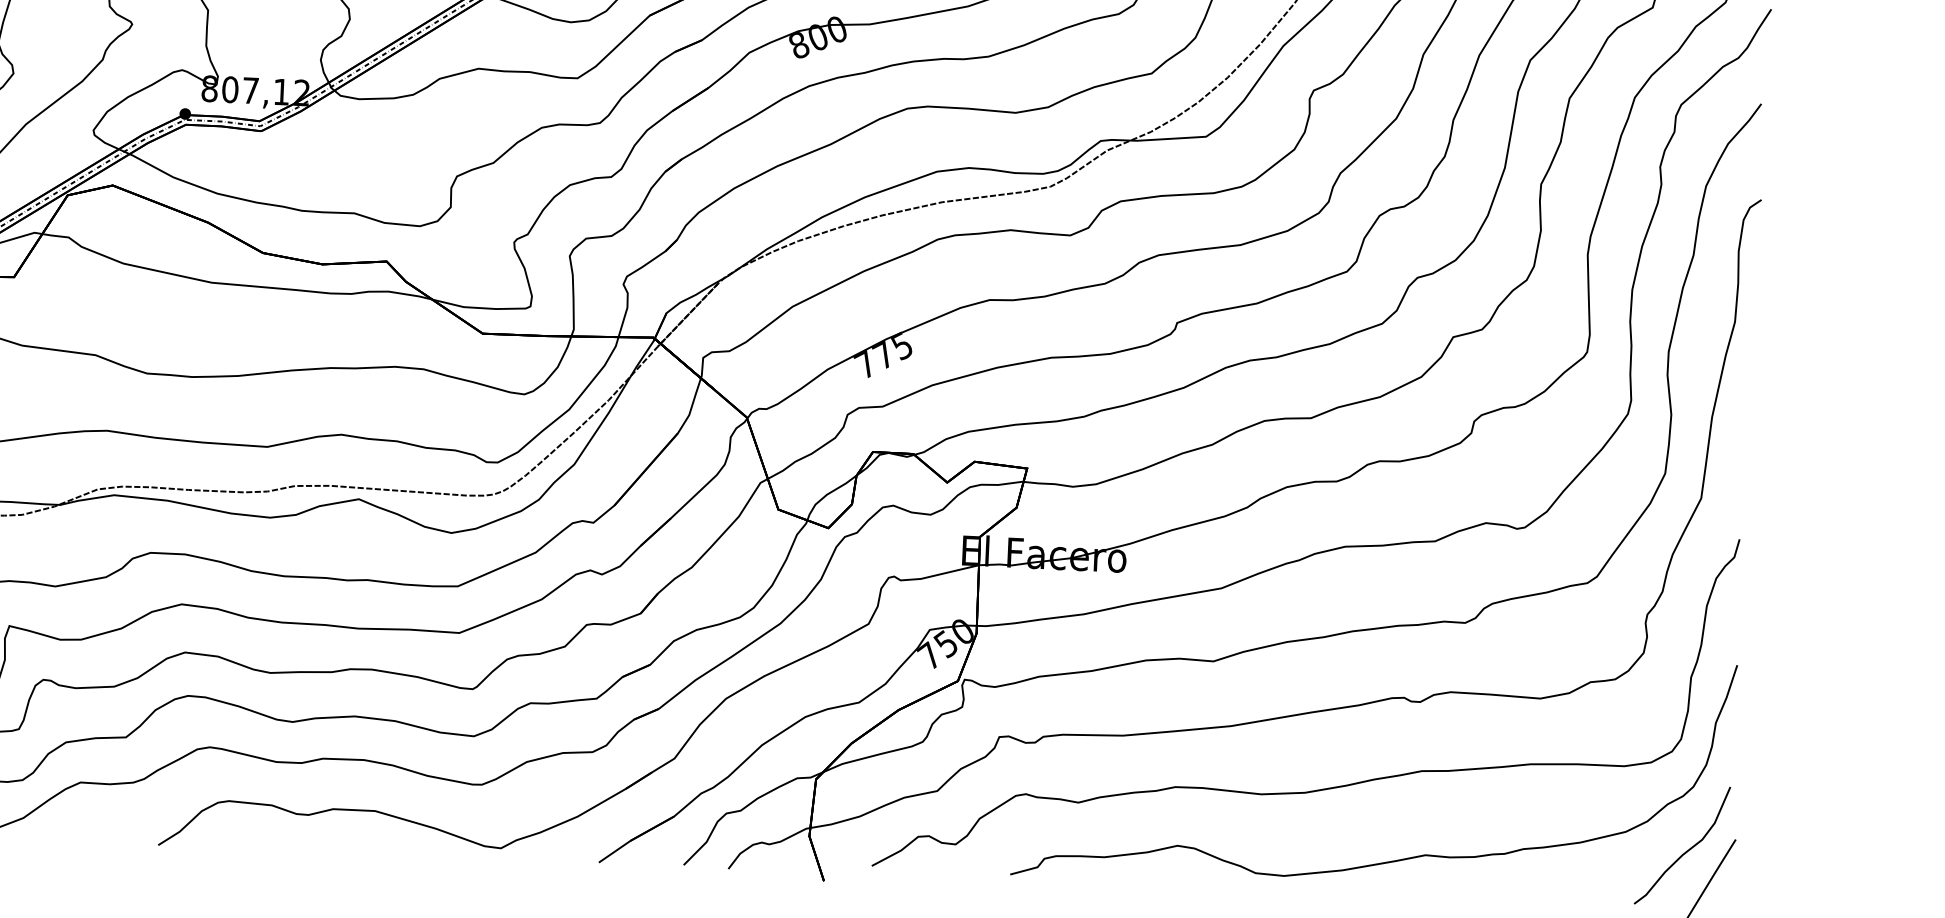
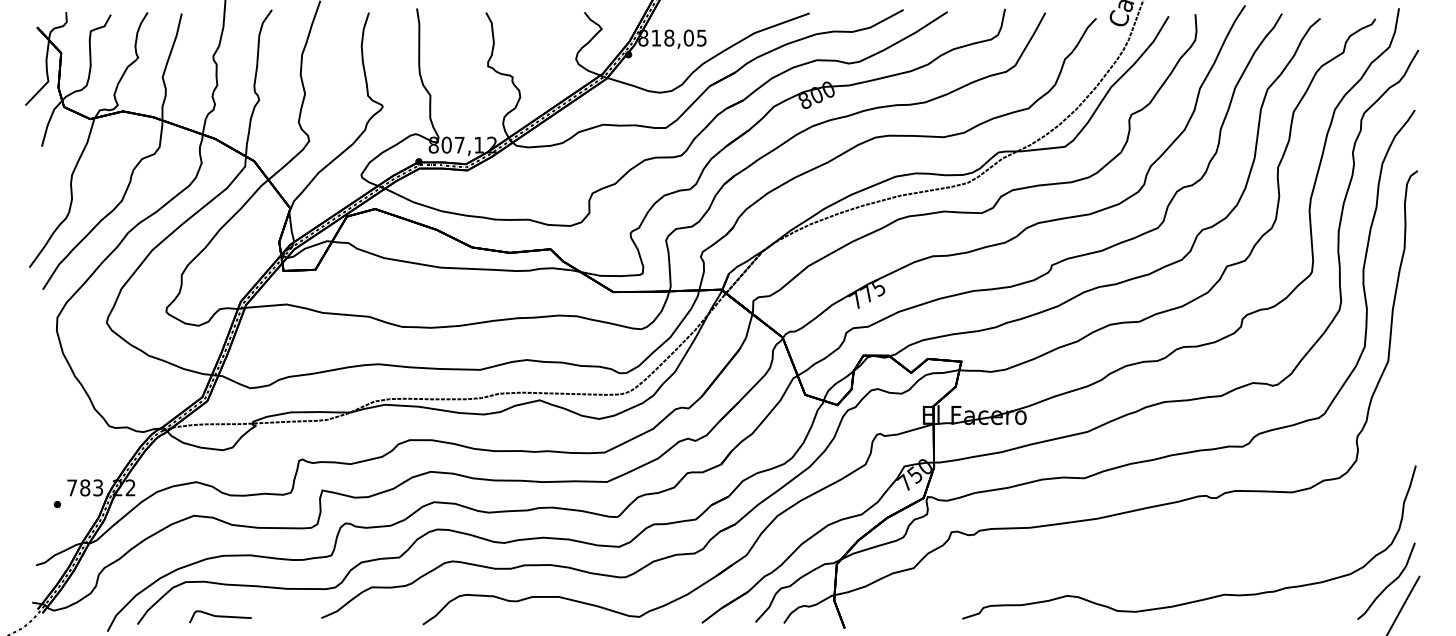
curve: (1326, 787) -> (1159, 554), removed

